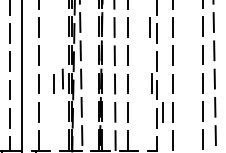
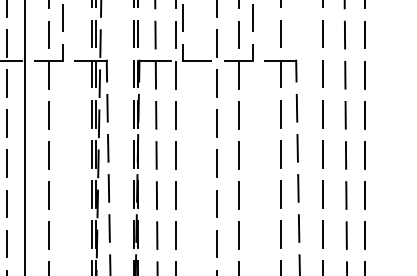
line: (150, 27) -> (206, 115), removed
line: (62, 79) -> (82, 188), removed
line: (152, 83) -> (209, 194), removed
line: (53, 84) -> (69, 195), removed
line: (162, 112) -> (224, 235), removed

